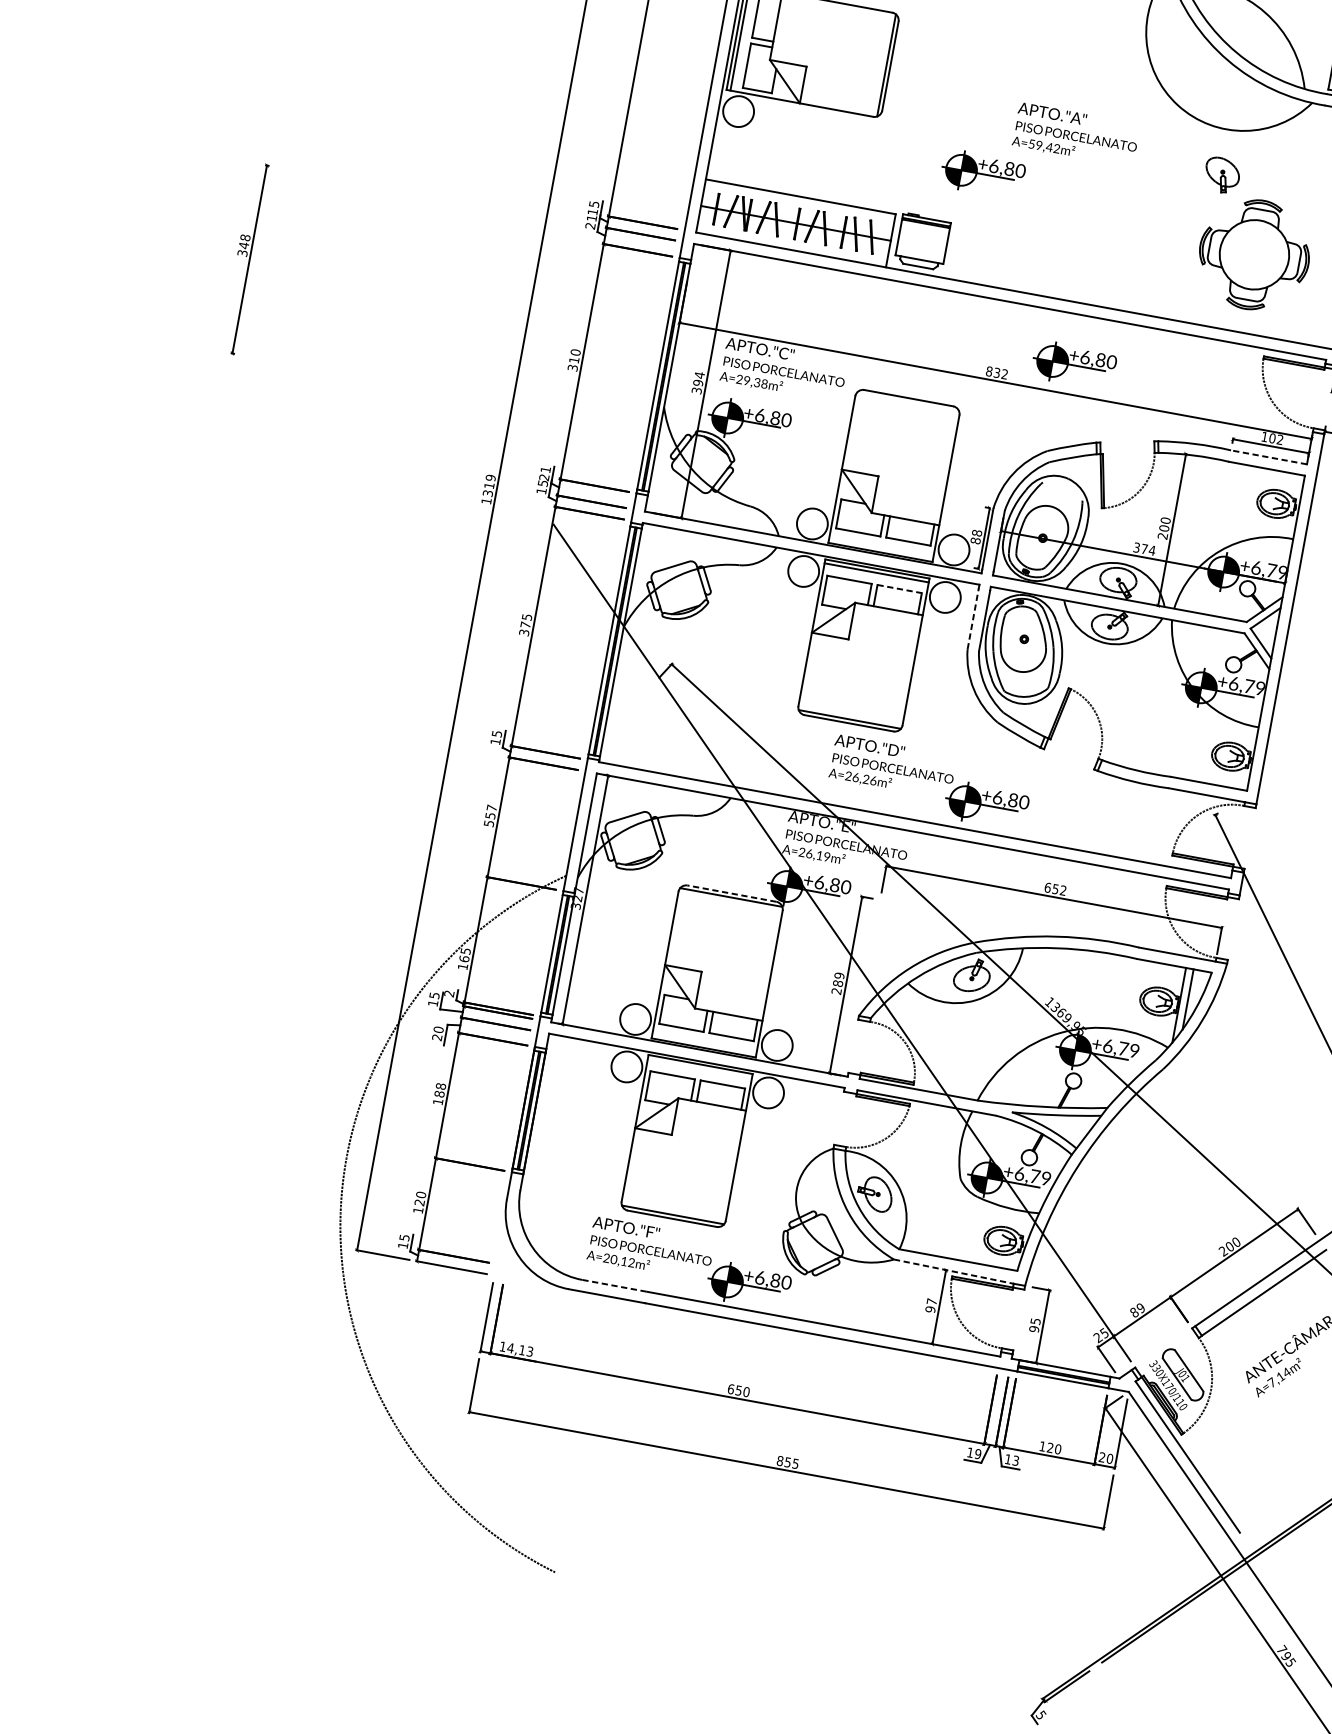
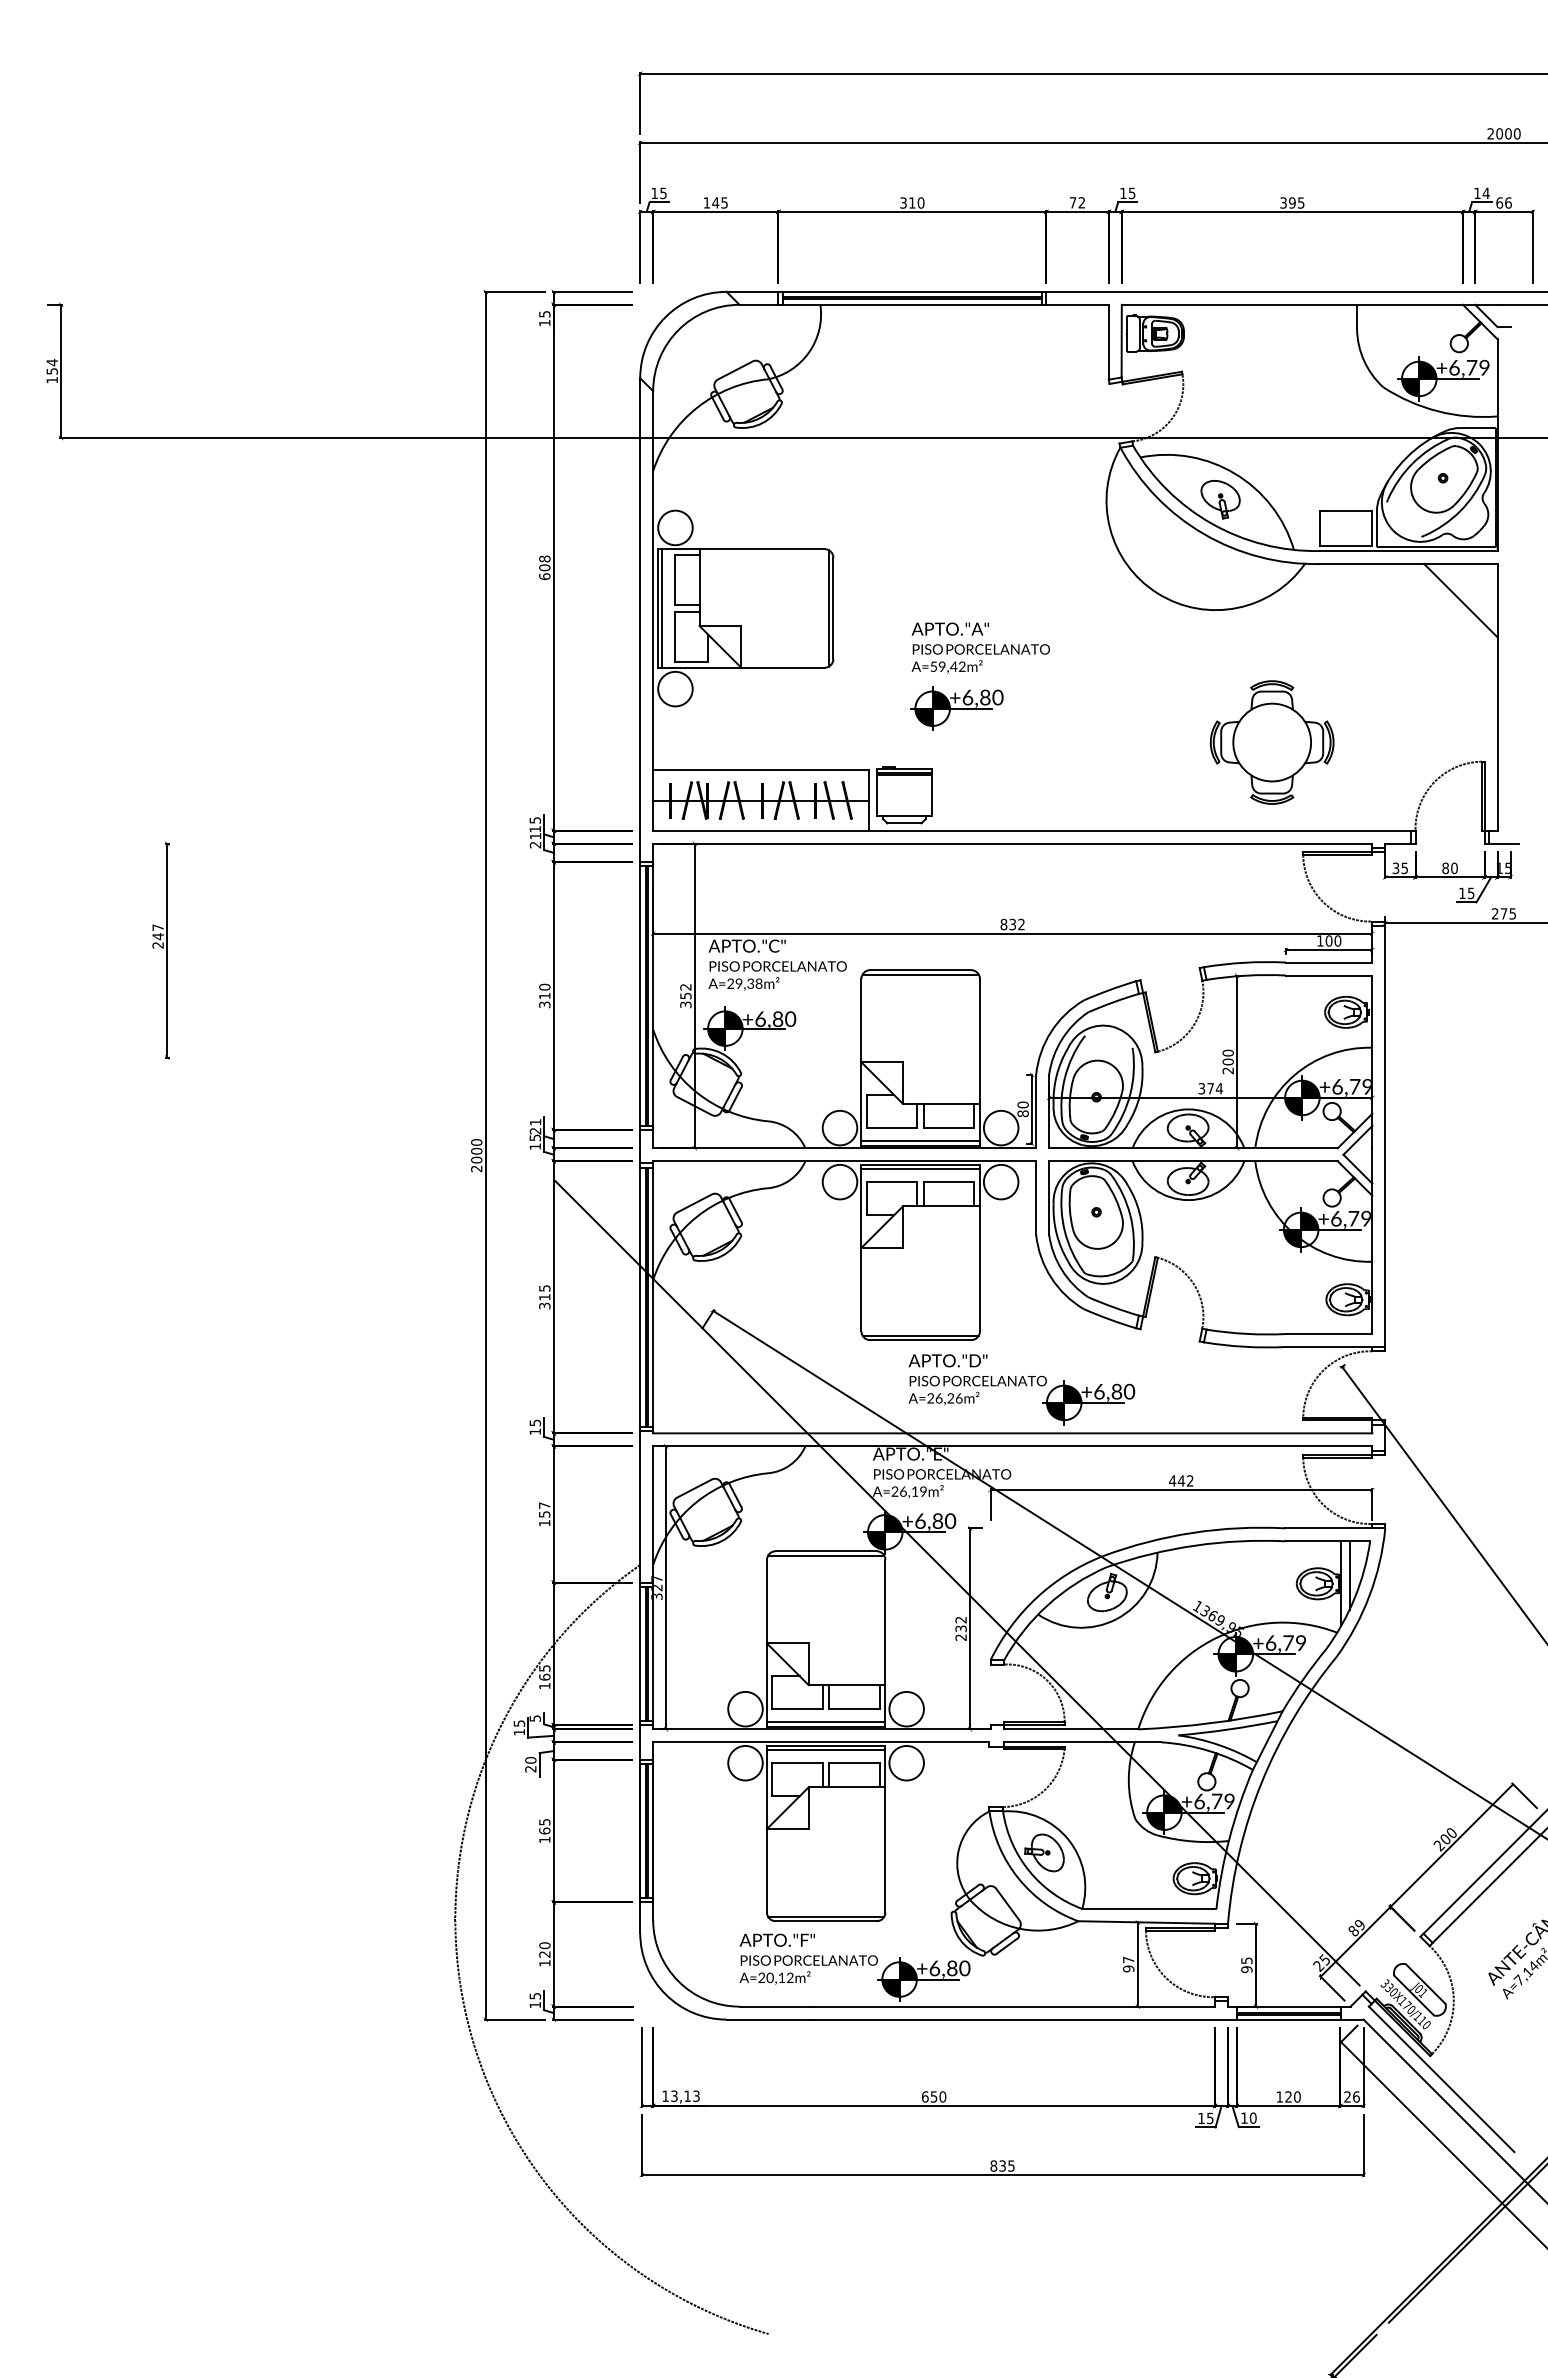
text: (1075, 134) -> (980, 647), moved
part: (1222, 175) -> (1220, 499), moved
text: (243, 245) -> (157, 936), 348 -> 247
part: (1073, 365) -> (1095, 900), removed
text: (698, 378) -> (685, 991), 394 -> 352
line: (907, 401) -> (920, 974), added
text: (1279, 439) -> (1337, 940), 102 -> 100
line: (1268, 457) -> (1328, 962), dashed -> solid
text: (488, 489) -> (476, 1155), 1319 -> 2000
text: (976, 532) -> (1022, 1104), 88 -> 80
line: (880, 548) -> (920, 1141), added
line: (899, 589) -> (949, 1182), dashed -> solid
line: (973, 619) -> (1036, 1200), dashed -> solid
text: (525, 625) -> (544, 1297), 375 -> 315
text: (488, 823) -> (544, 1523), 557 -> 157
text: (1052, 888) -> (1177, 1480), 652 -> 442
line: (732, 893) -> (826, 1551), dashed -> solid
text: (838, 979) -> (960, 1624), 289 -> 232
text: (449, 993) -> (535, 1718), 2 -> 5
line: (703, 1044) -> (825, 1722), added
line: (699, 1068) -> (825, 1750), added
text: (440, 1090) -> (544, 1826), 188 -> 165
line: (954, 1271) -> (1147, 1922), dashed -> solid
line: (614, 1285) -> (776, 2006), dashed -> solid
text: (510, 1347) -> (674, 2095), 14,13 -> 13,13
text: (977, 1453) -> (1209, 2117), 19 -> 15
text: (1110, 1458) -> (1356, 2096), 20 -> 26
text: (1015, 1460) -> (1252, 2117), 13 -> 10
text: (787, 1461) -> (1002, 2165), 855 -> 835

